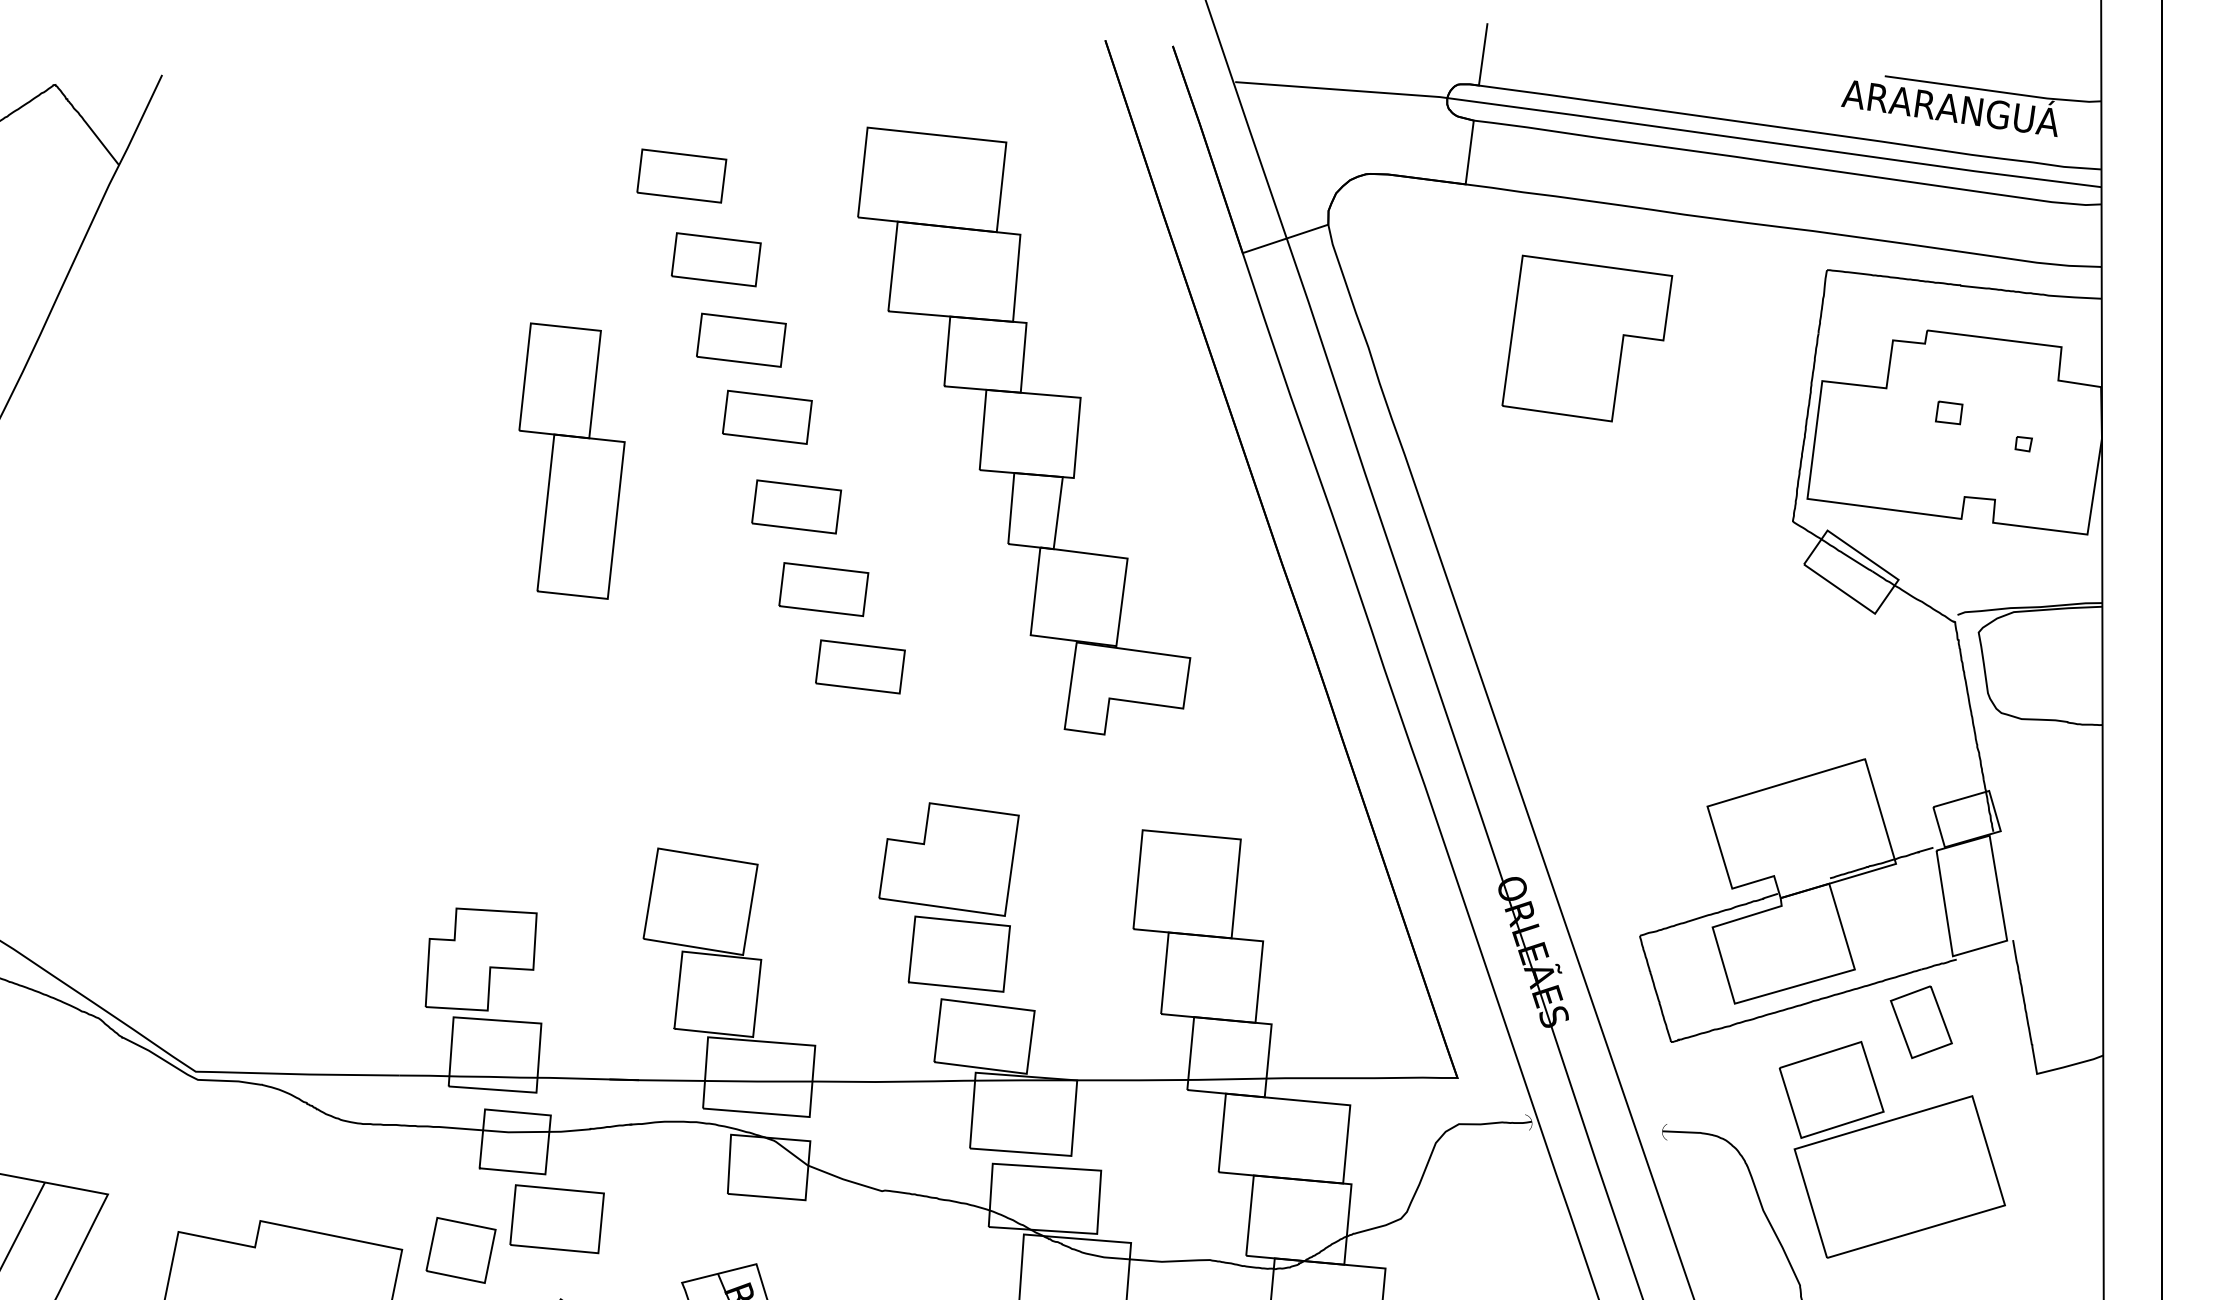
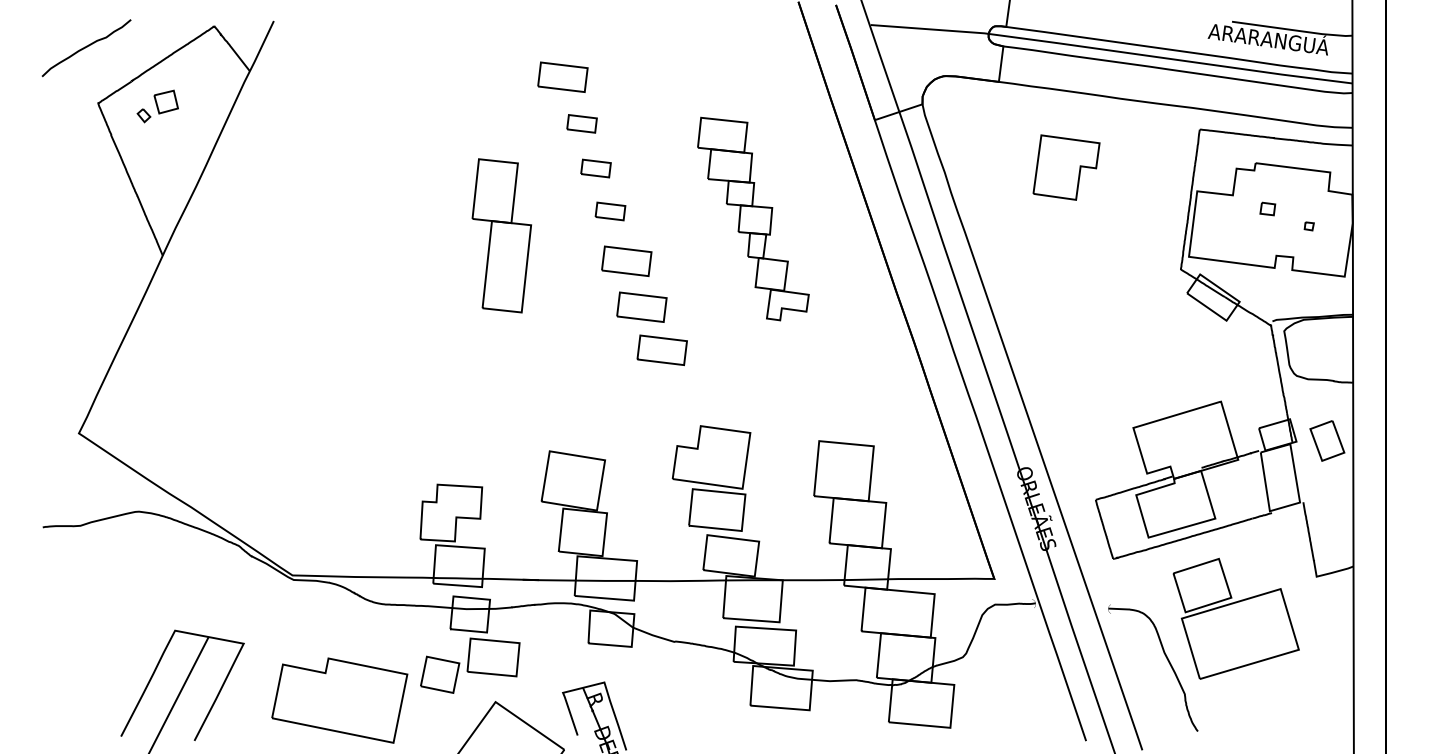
part: (715, 259) -> (581, 123), size x0.6
part: (1587, 338) -> (1066, 167), size x0.7
part: (740, 340) -> (595, 168), size x0.6
part: (767, 417) -> (610, 211), size x0.6
part: (1024, 429) -> (753, 218), size x0.6
part: (1921, 1021) -> (1327, 440), moved

